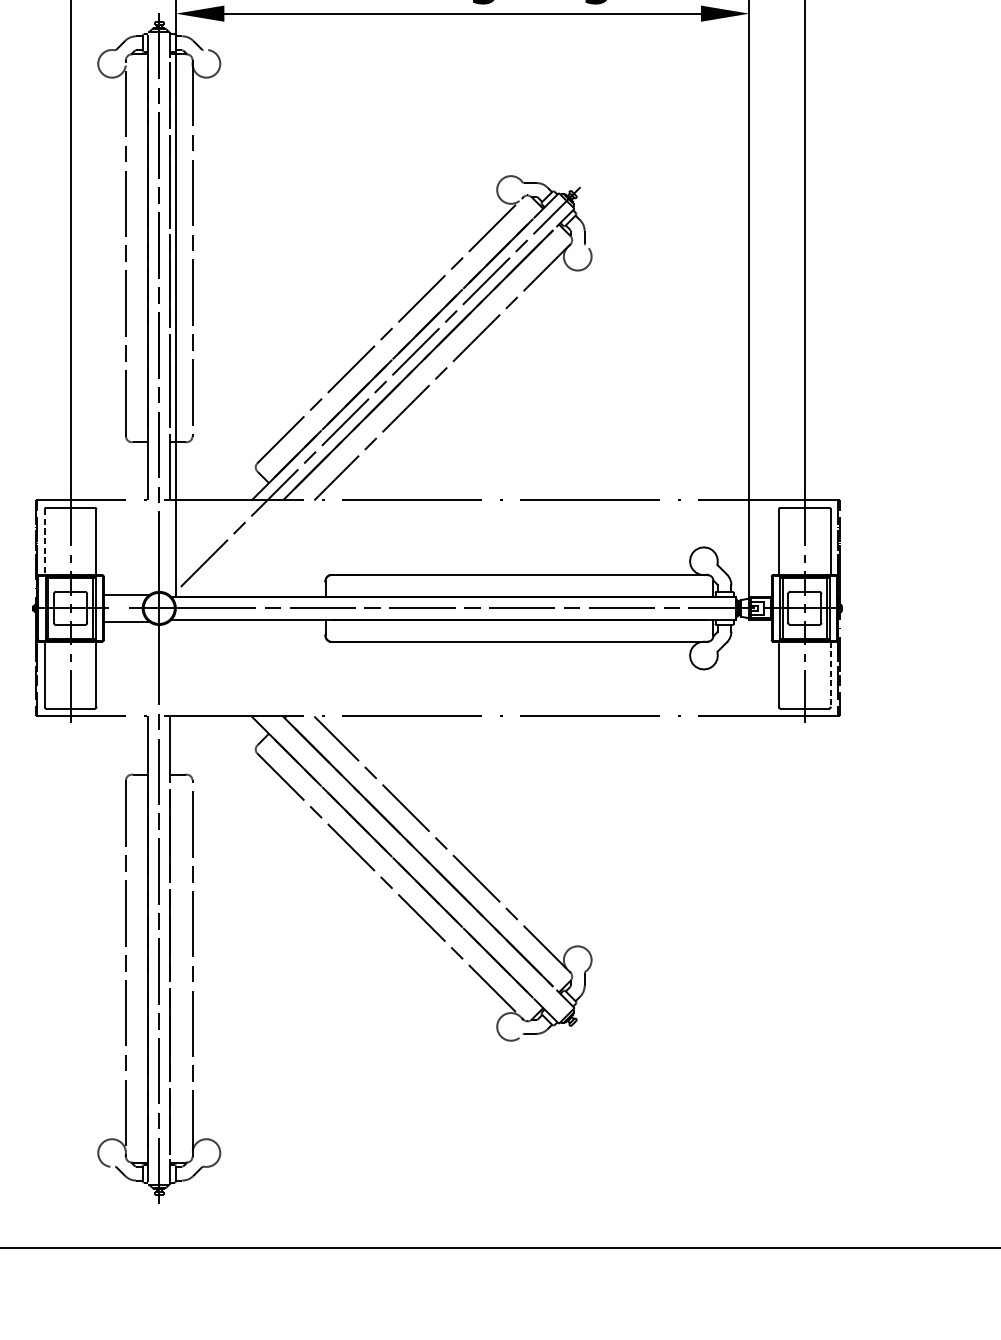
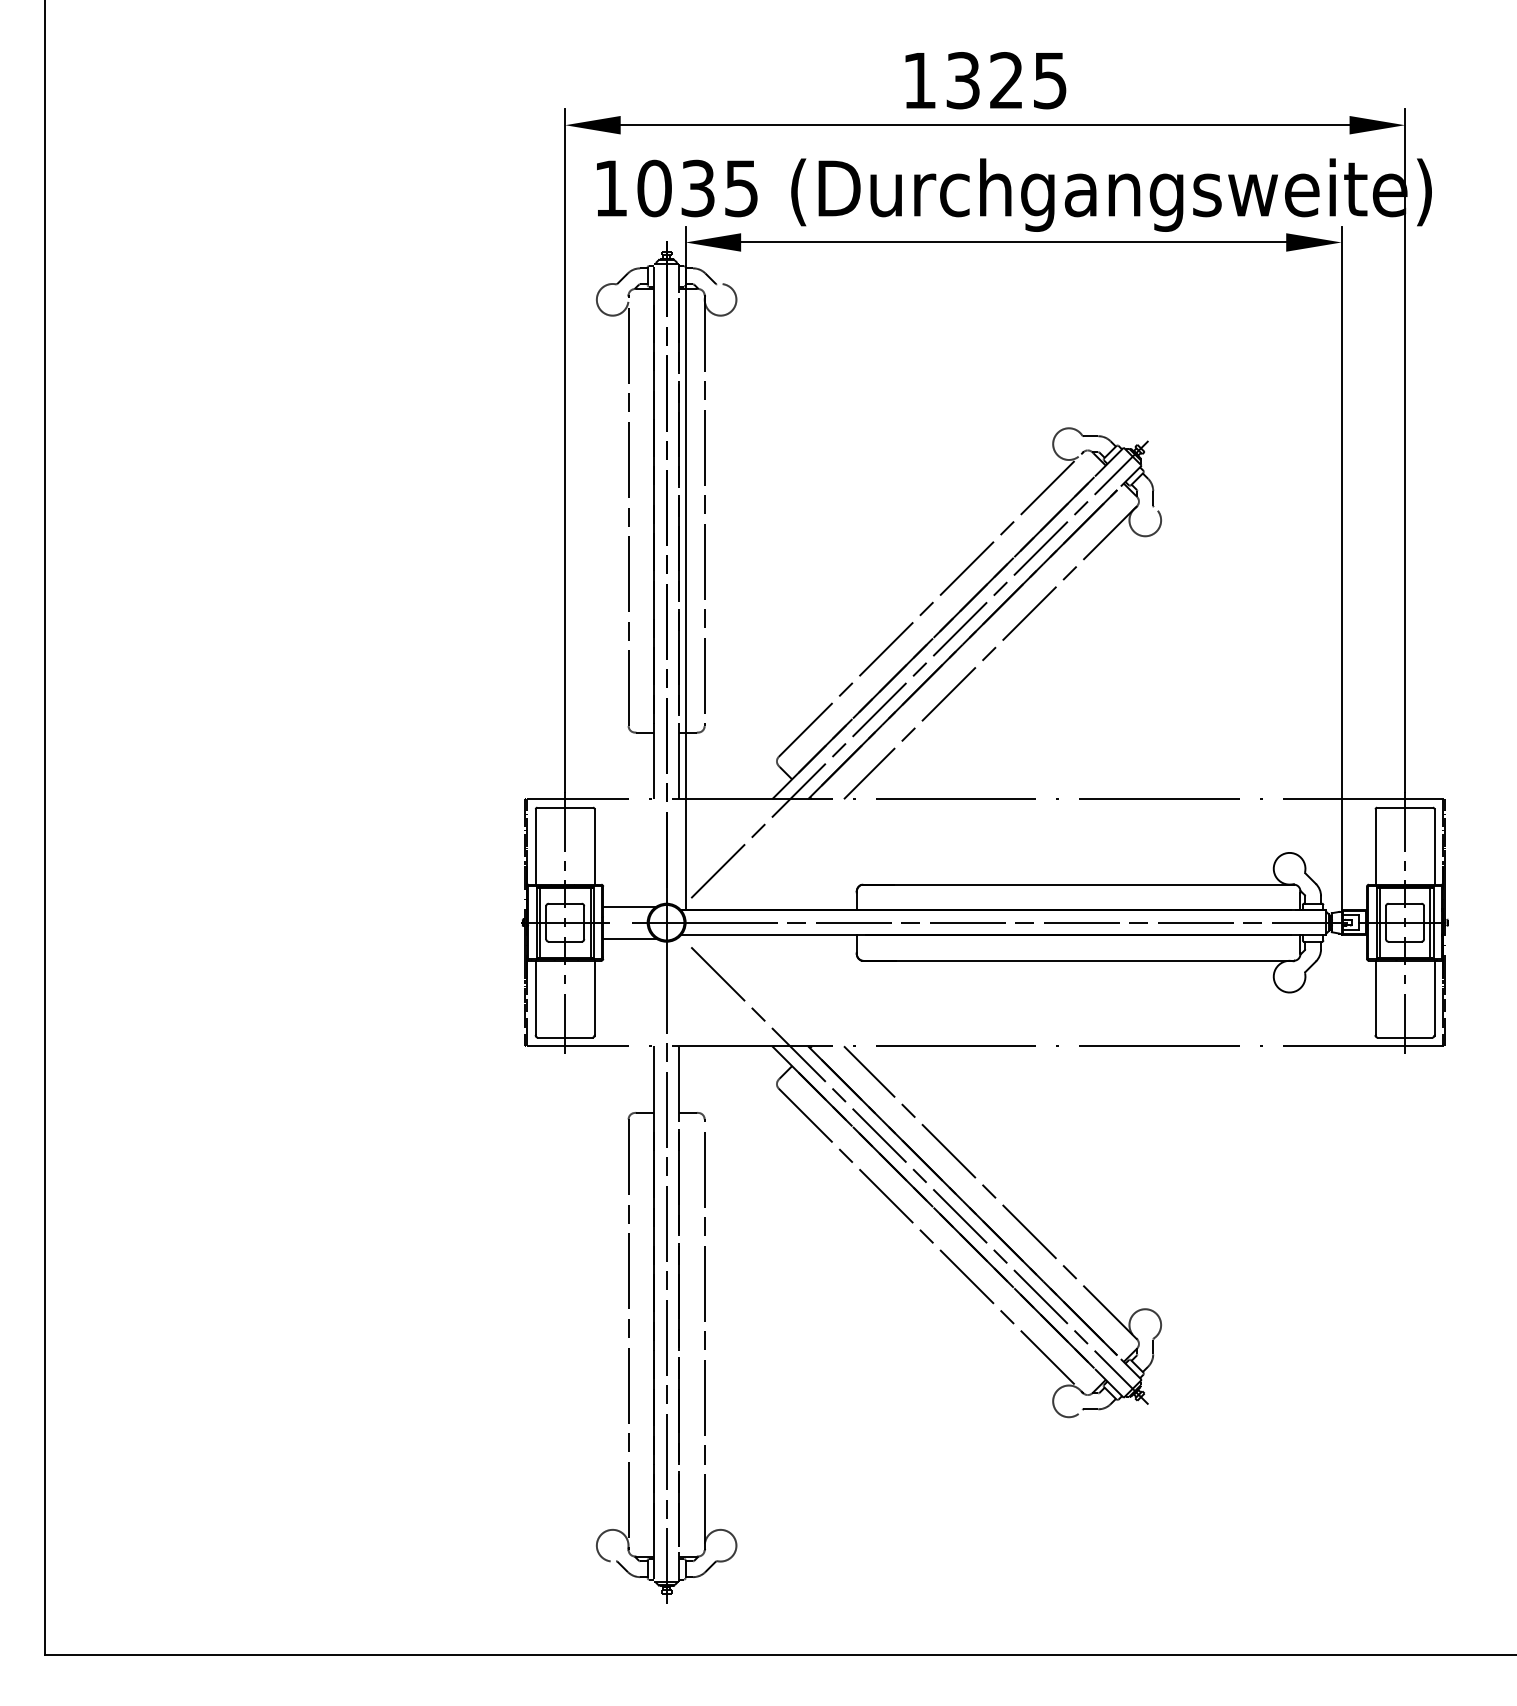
line: (44, 541) -> (535, 846), dashed -> solid
line: (830, 674) -> (1434, 998), dashed -> solid
line: (382, 831) -> (921, 1177), added

